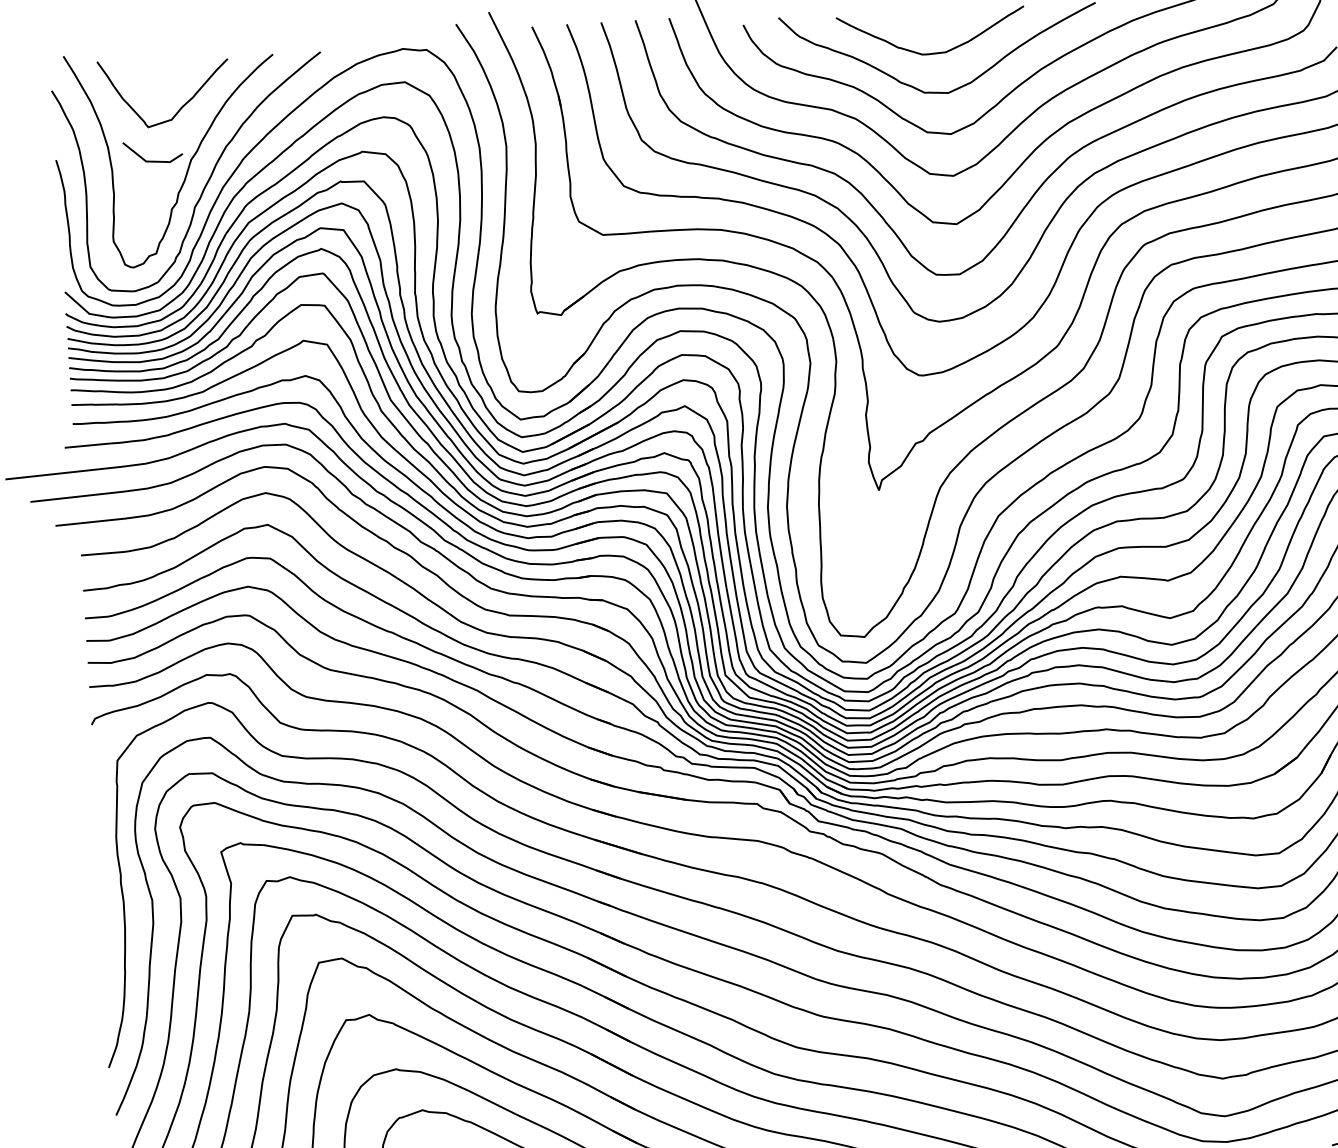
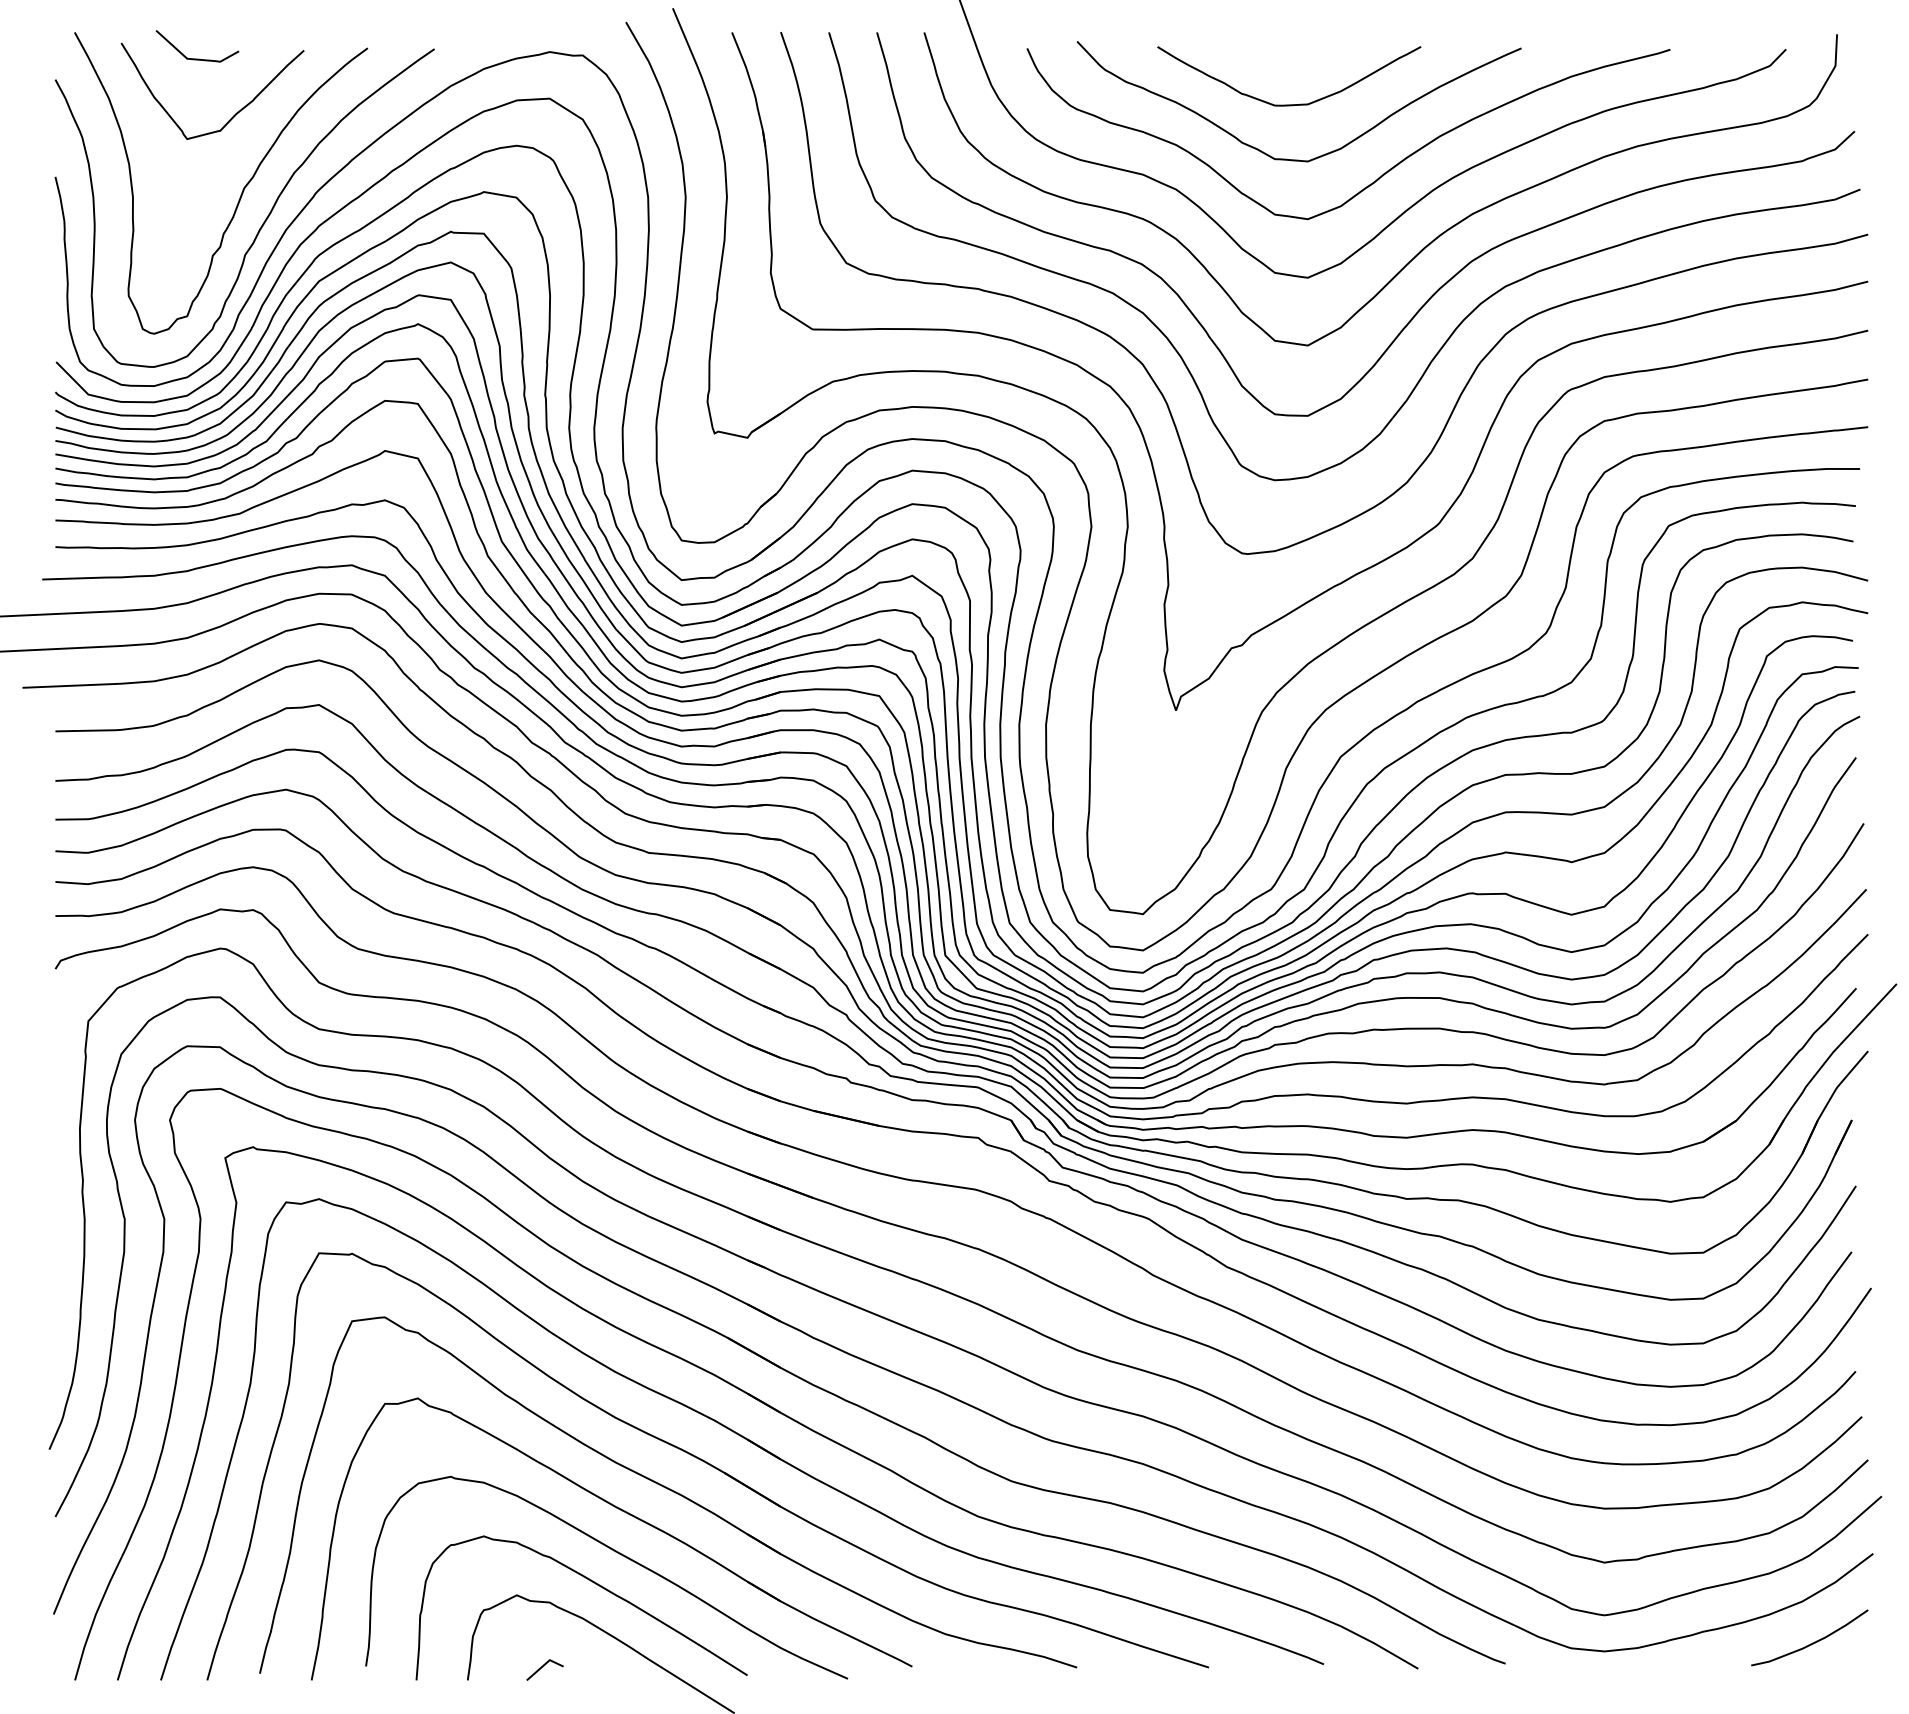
line: (153, 160) -> (197, 58), moved

